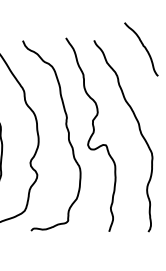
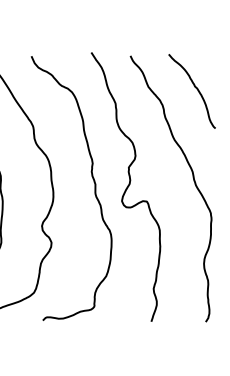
curve: (143, 46) -> (194, 87), moved

